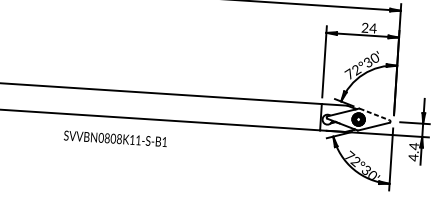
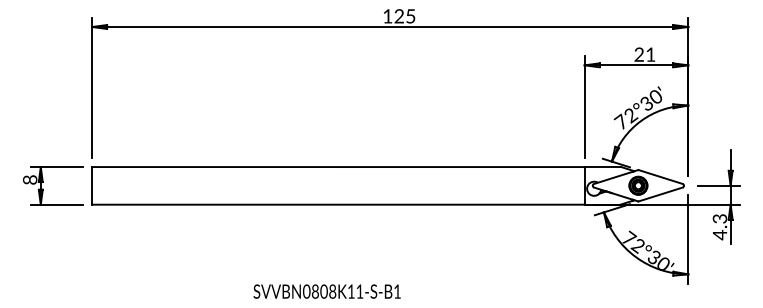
text: (373, 28) -> (650, 54), 24 -> 21
line: (374, 114) -> (660, 177), dashed -> solid
text: (115, 138) -> (326, 291), moved
text: (413, 146) -> (719, 218), 4.4 -> 4.3

